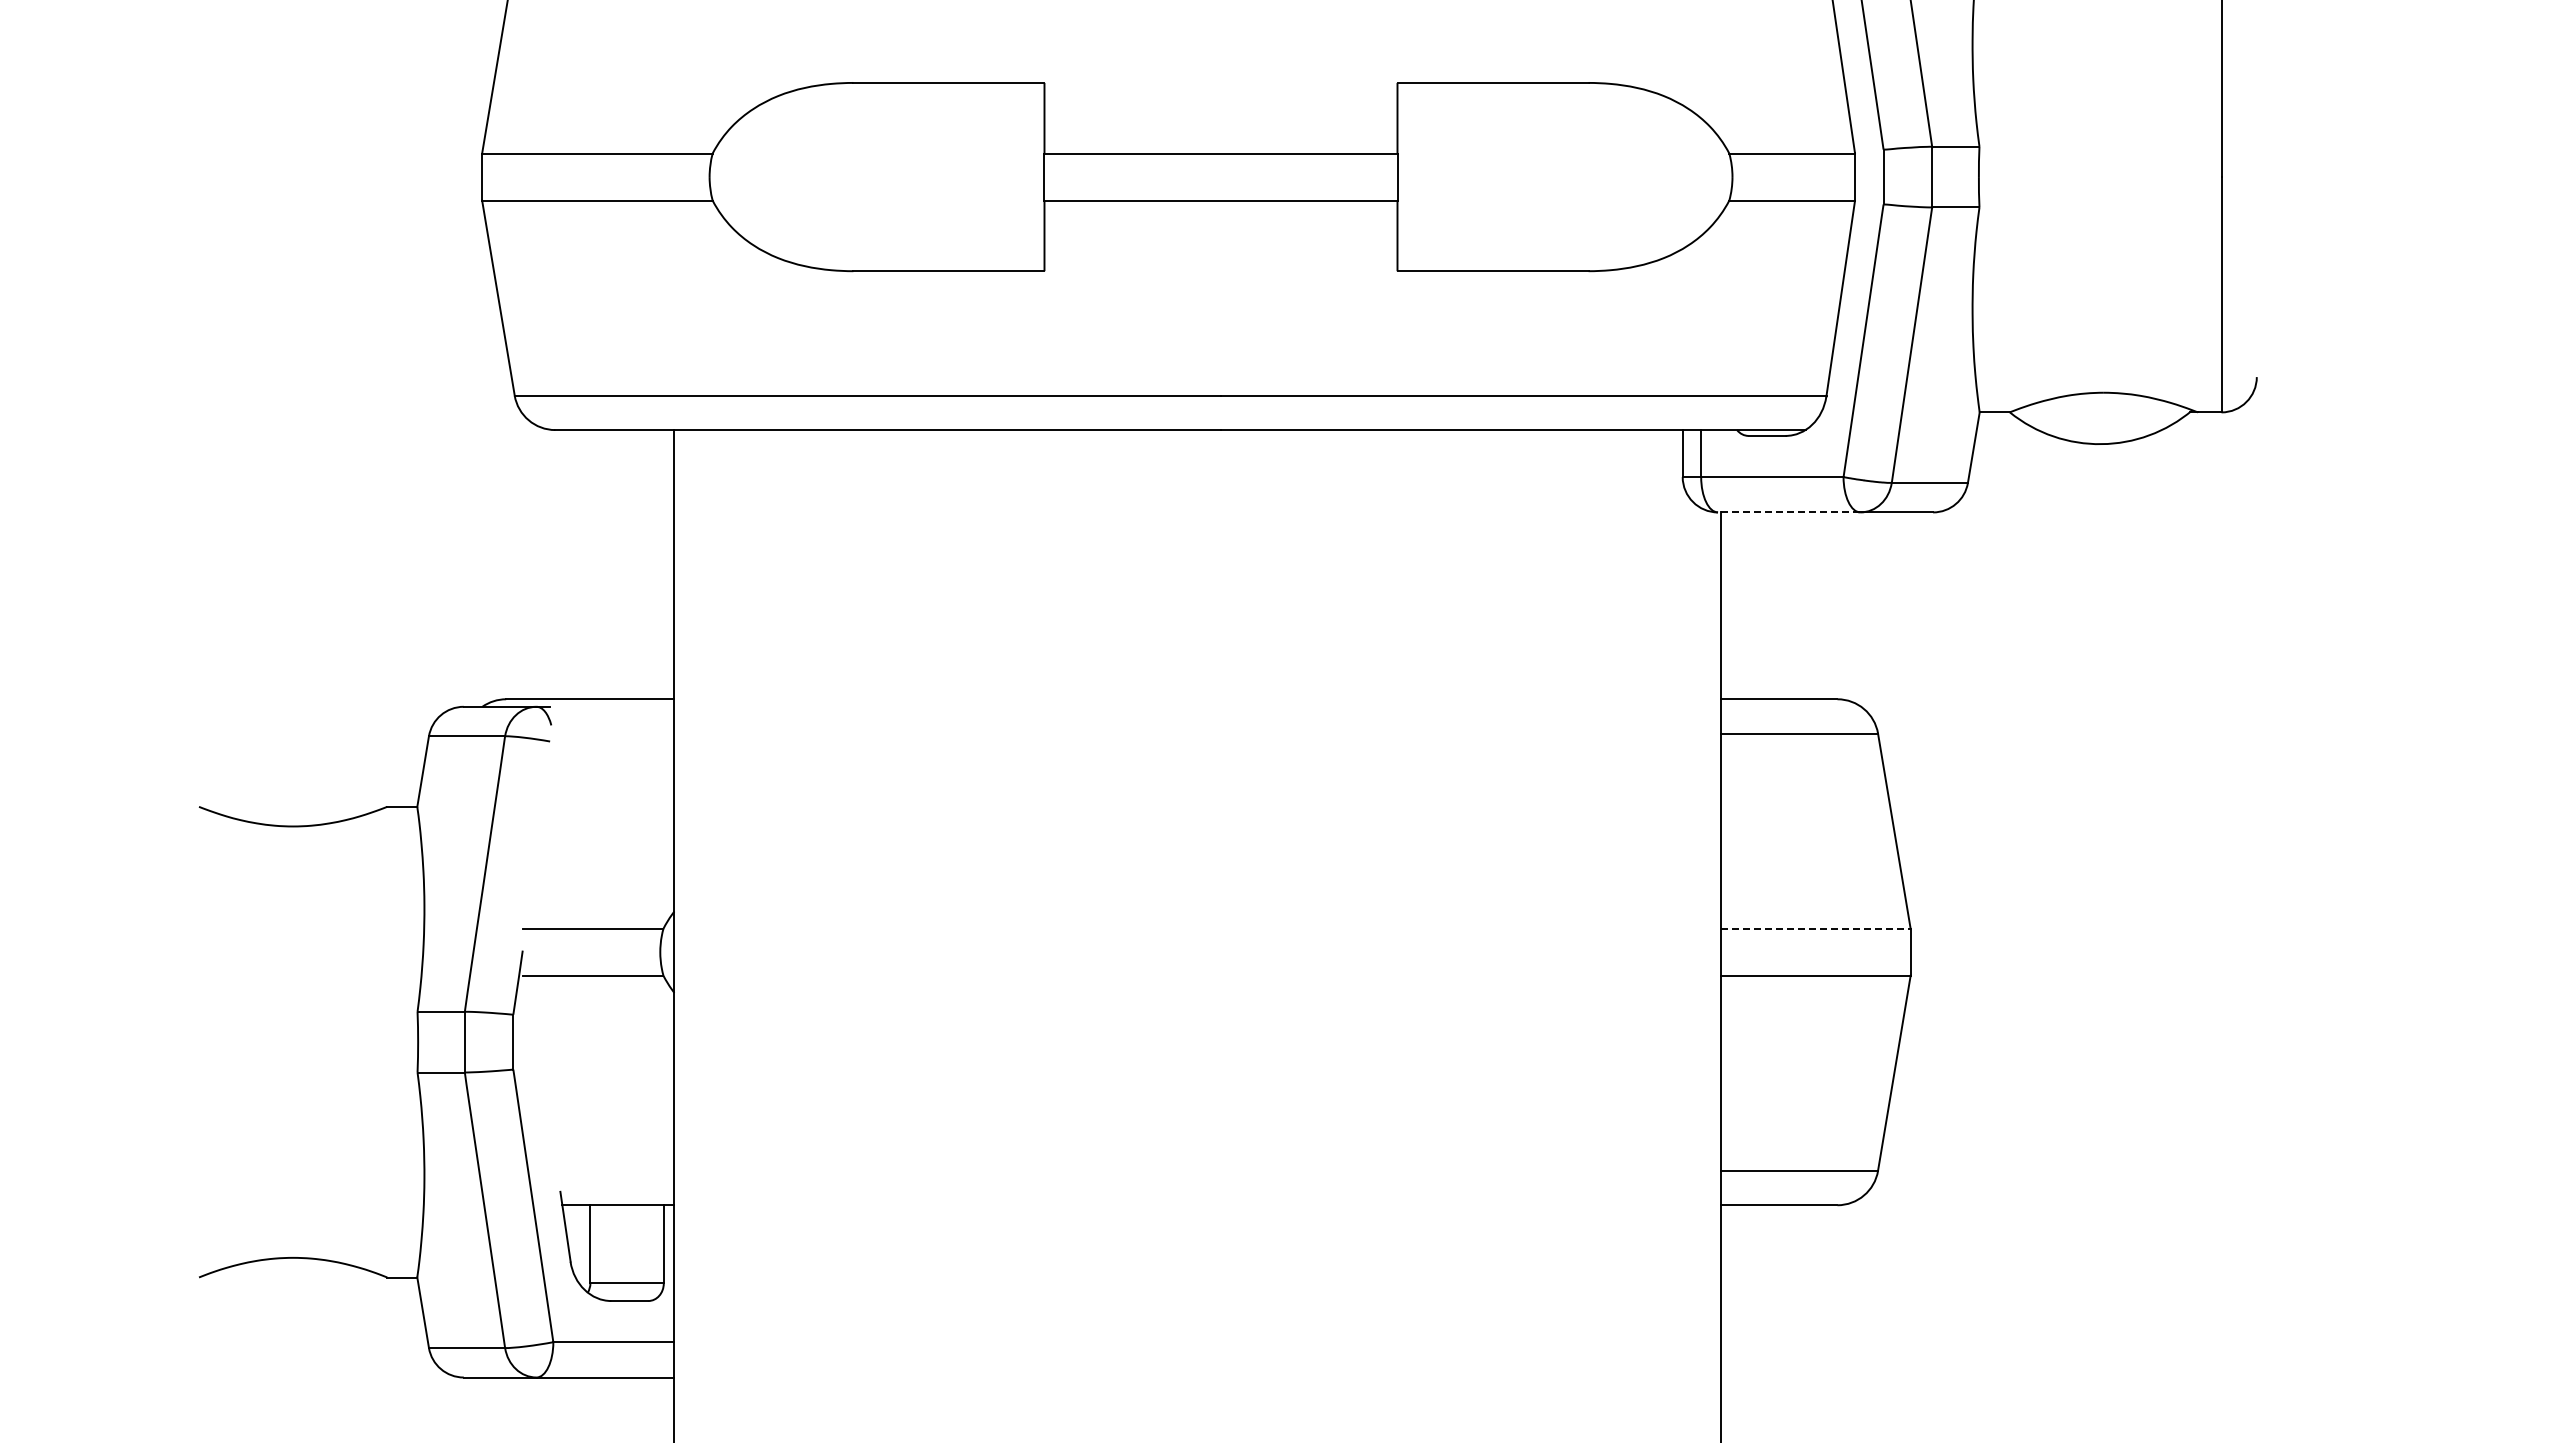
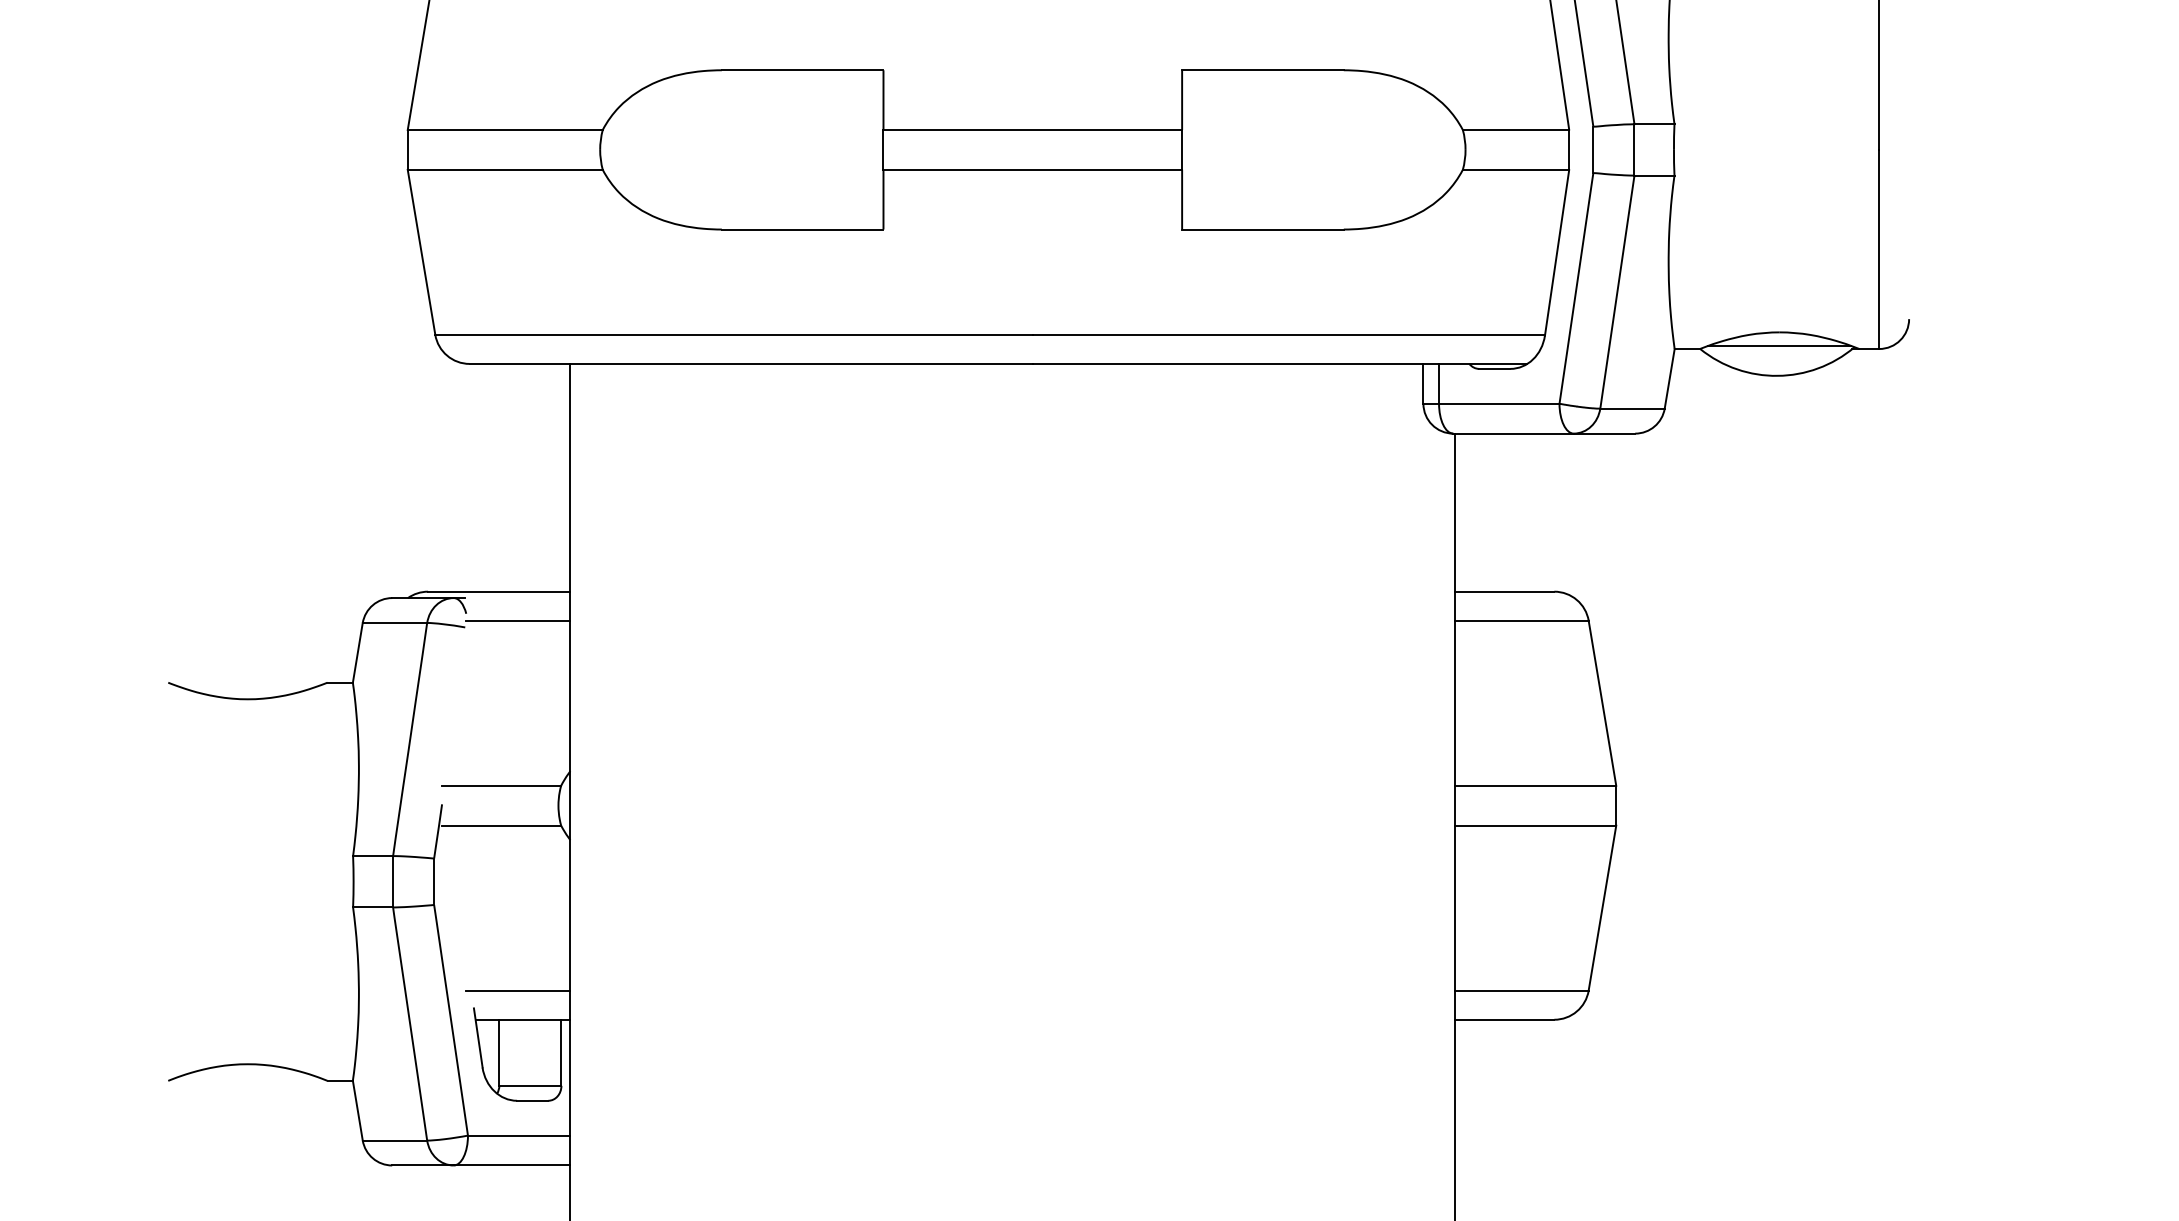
line: (2103, 408) -> (1779, 345), added
line: (1788, 512) -> (1512, 433), dashed -> solid
line: (612, 733) -> (518, 620), added
line: (1816, 928) -> (1536, 785), dashed -> solid
line: (612, 1170) -> (518, 990), added

